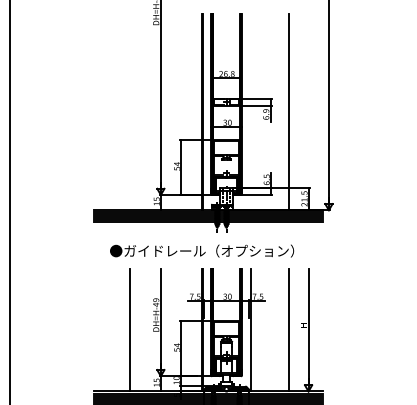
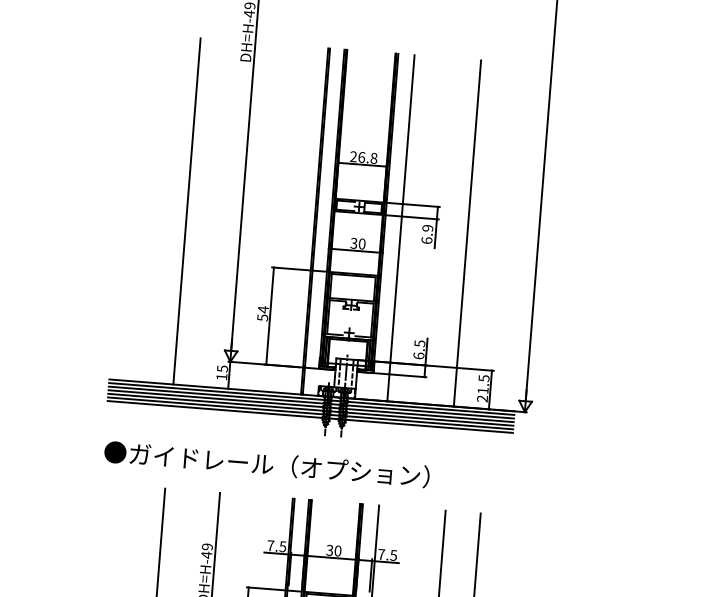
line: (129, 112) -> (186, 211), added
line: (251, 112) -> (401, 228), added
text: (202, 250) -> (267, 463), moved

